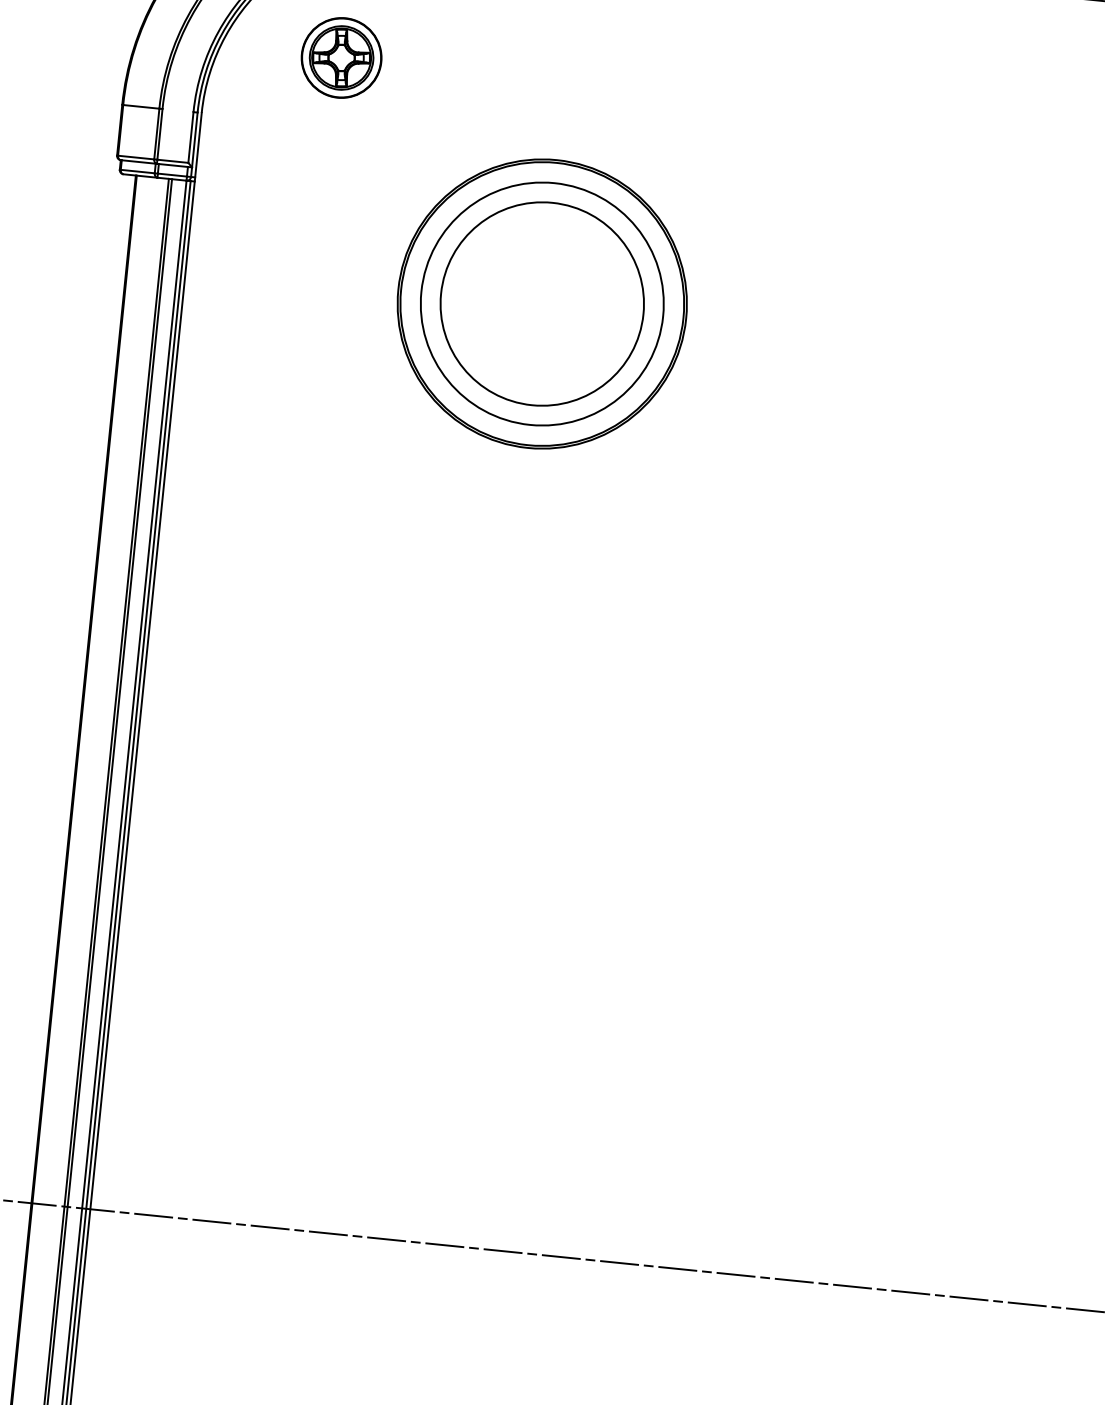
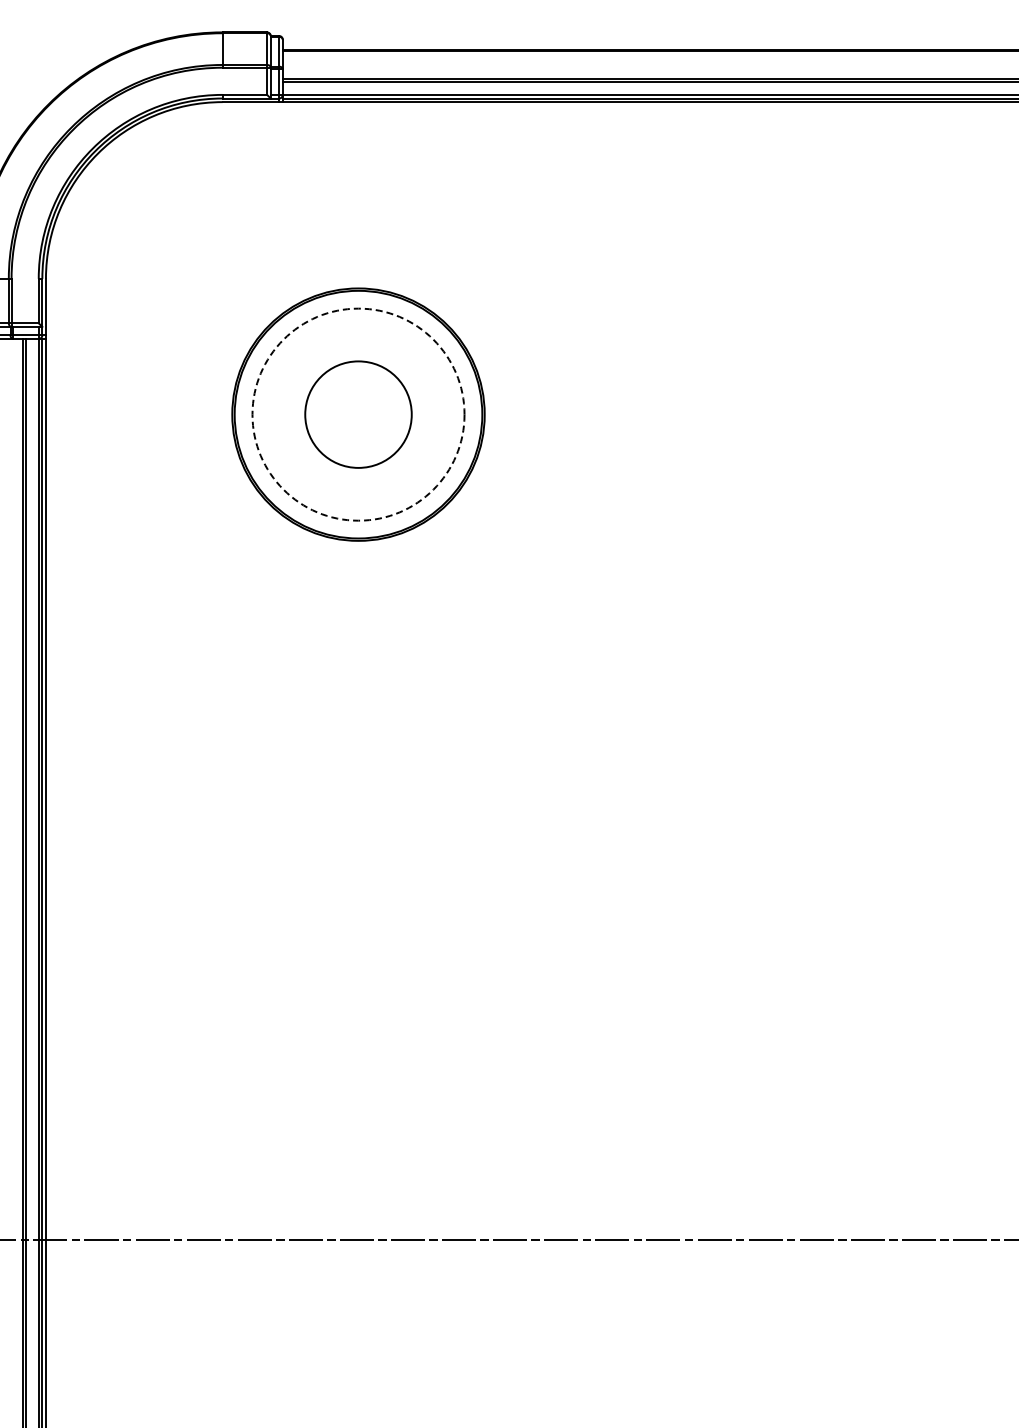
part: (341, 57) -> (162, 218), removed
circle: (542, 303) -> (358, 414), size x0.6
circle: (542, 303) -> (358, 414), solid -> dashed

